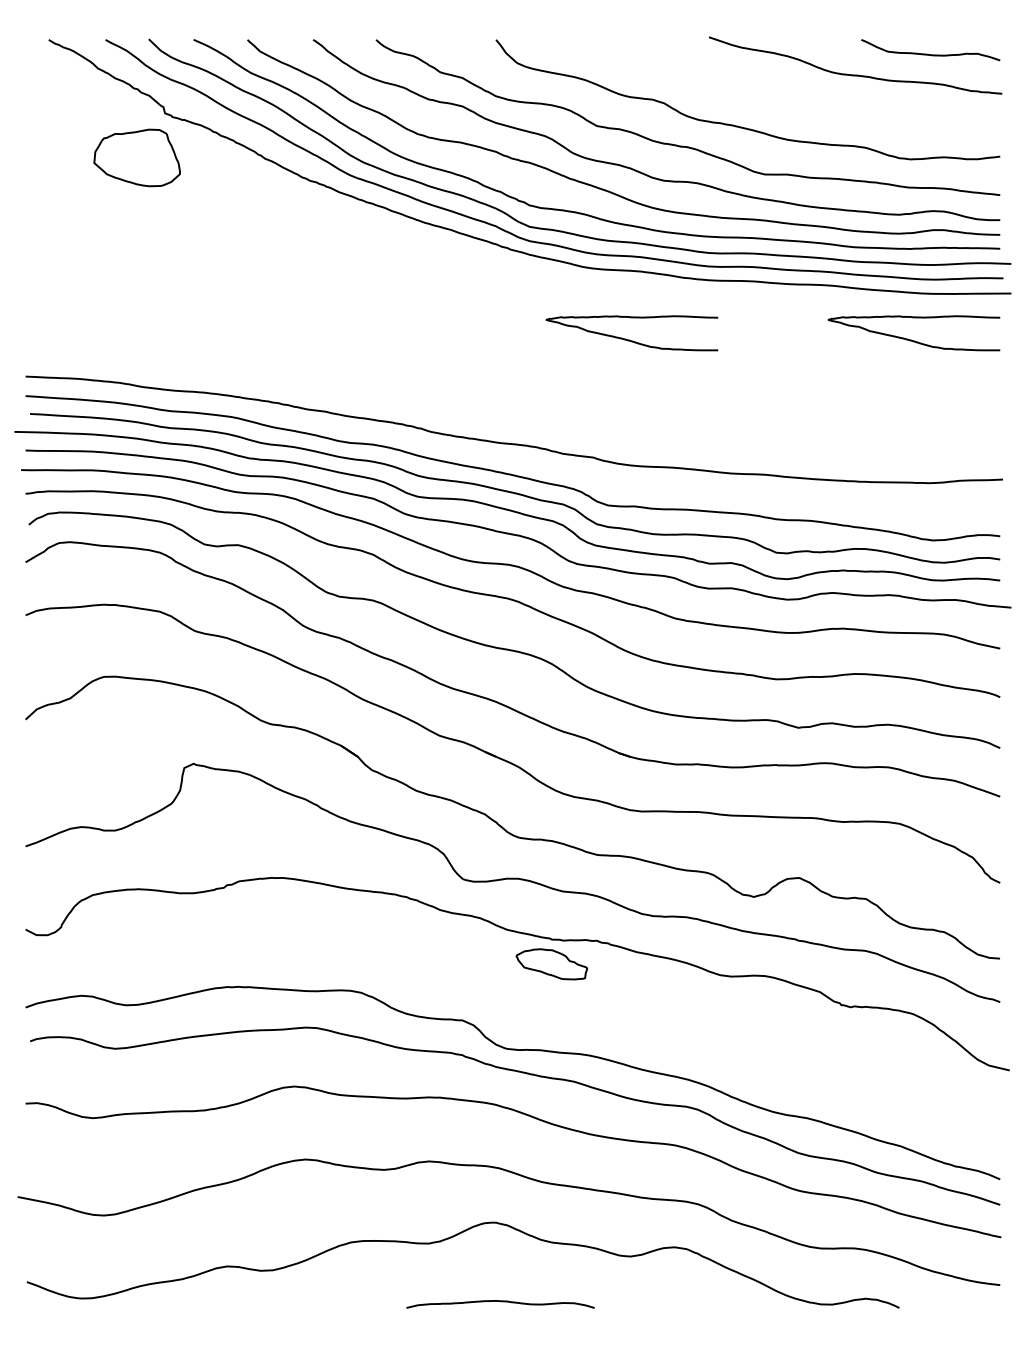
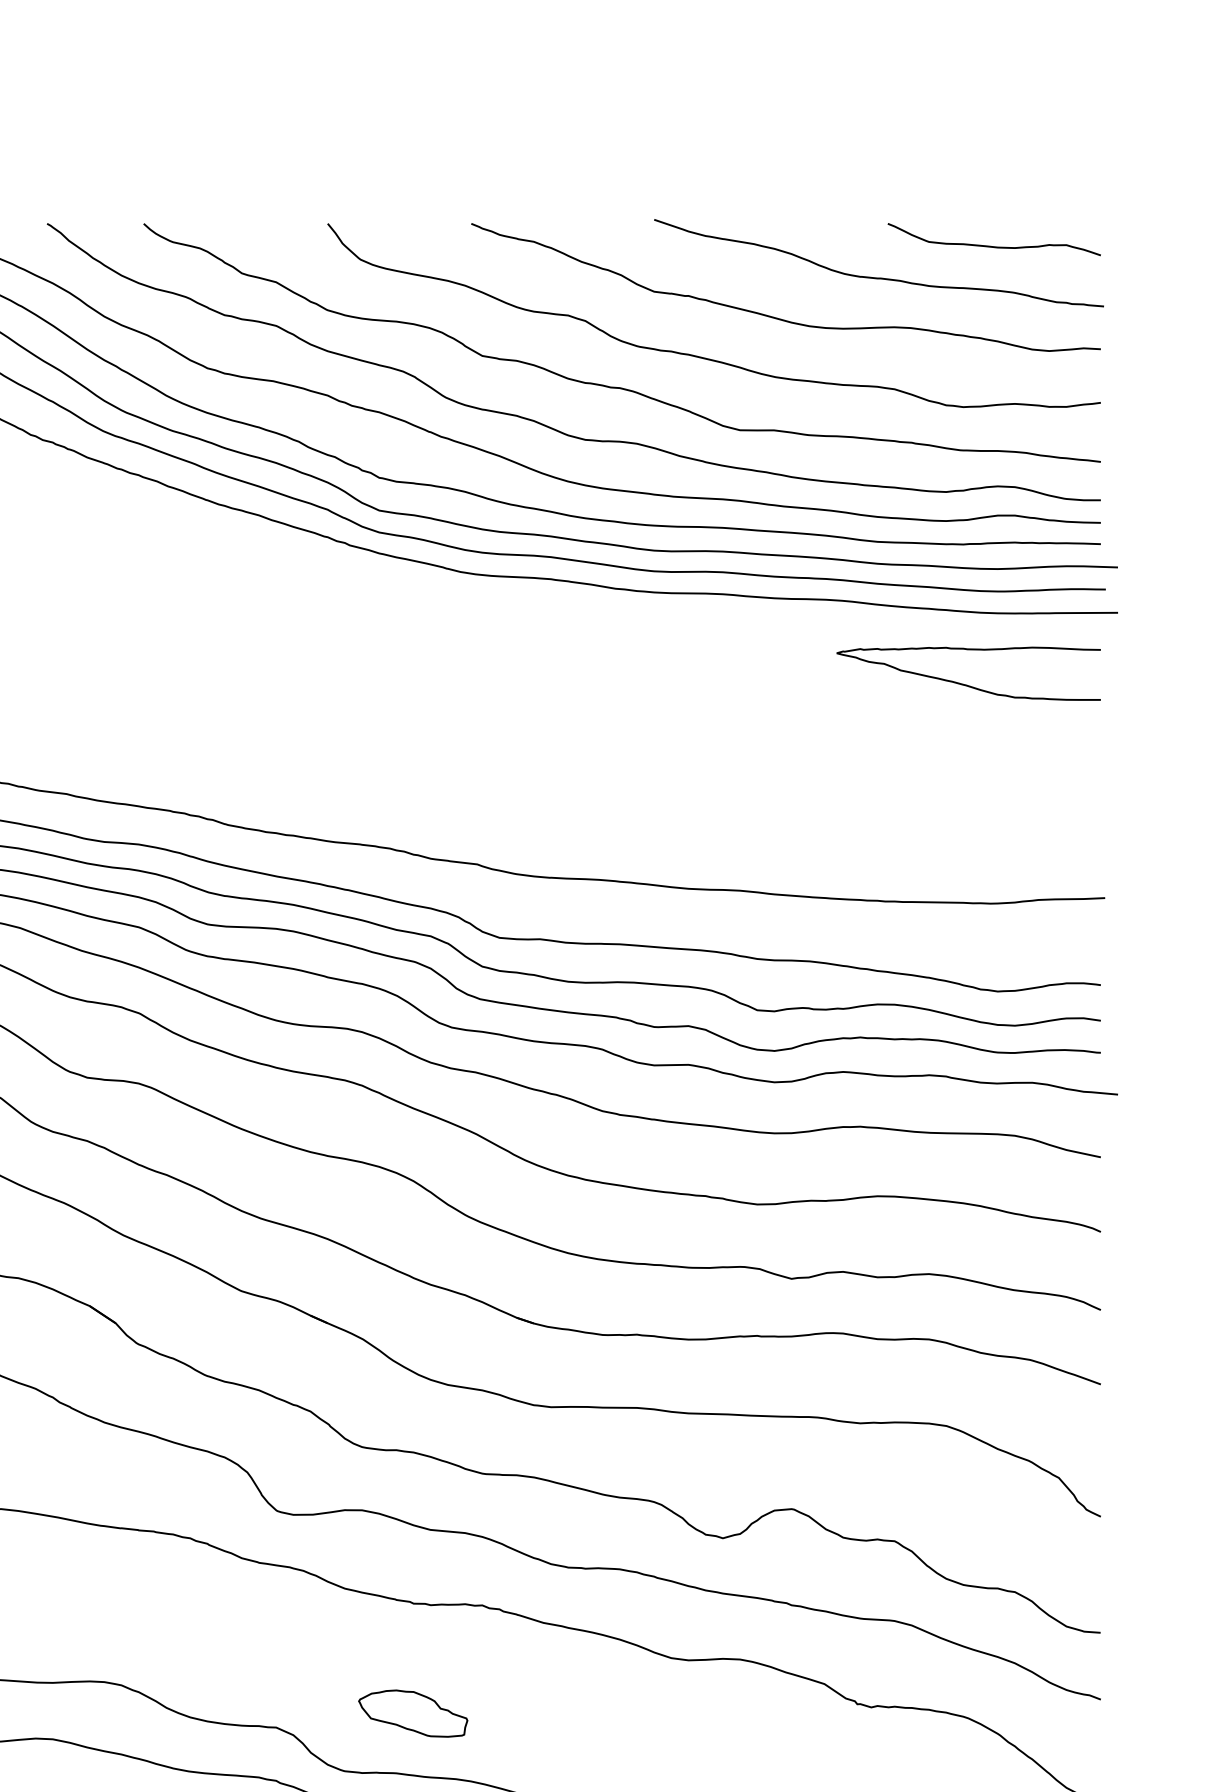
curve: (789, 100) -> (777, 316), added
curve: (629, 339) -> (532, 683), removed
part: (551, 964) -> (412, 1713), moved

